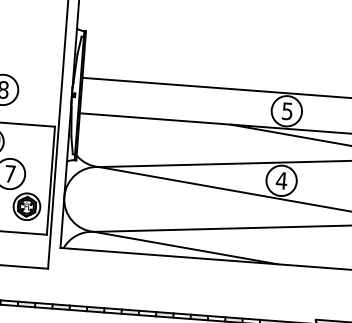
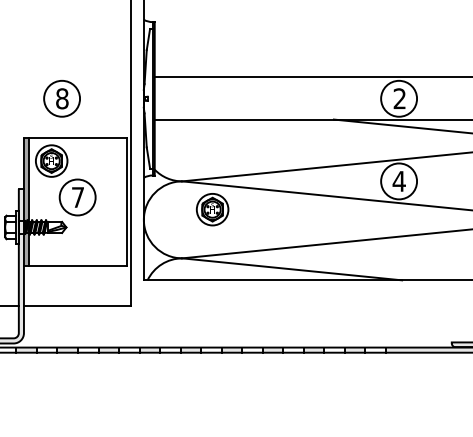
text: (287, 111) -> (399, 98), 5 -> 2
part: (26, 206) -> (212, 209), moved

